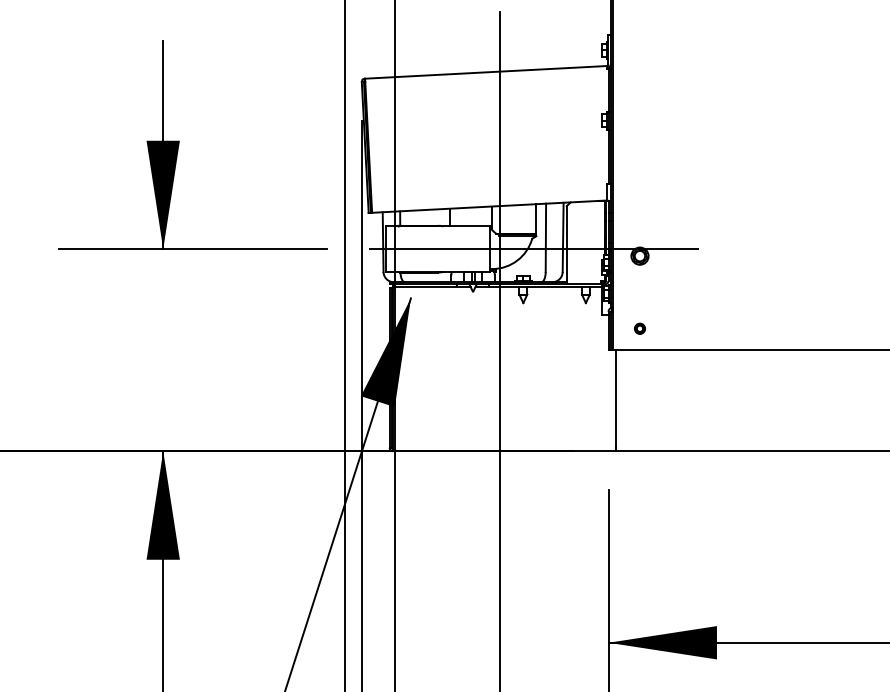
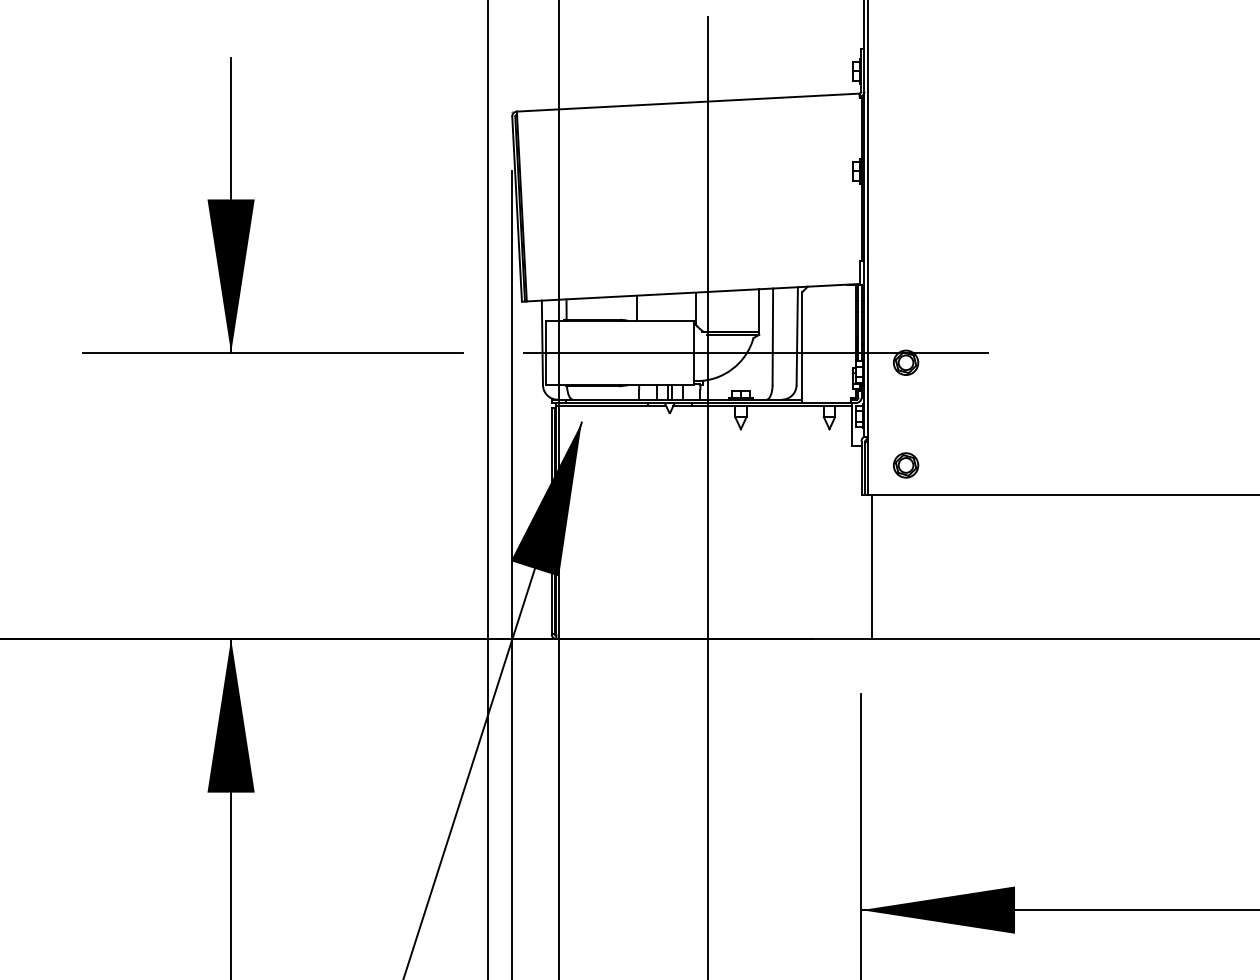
part: (639, 328) -> (905, 465), size x1.67

